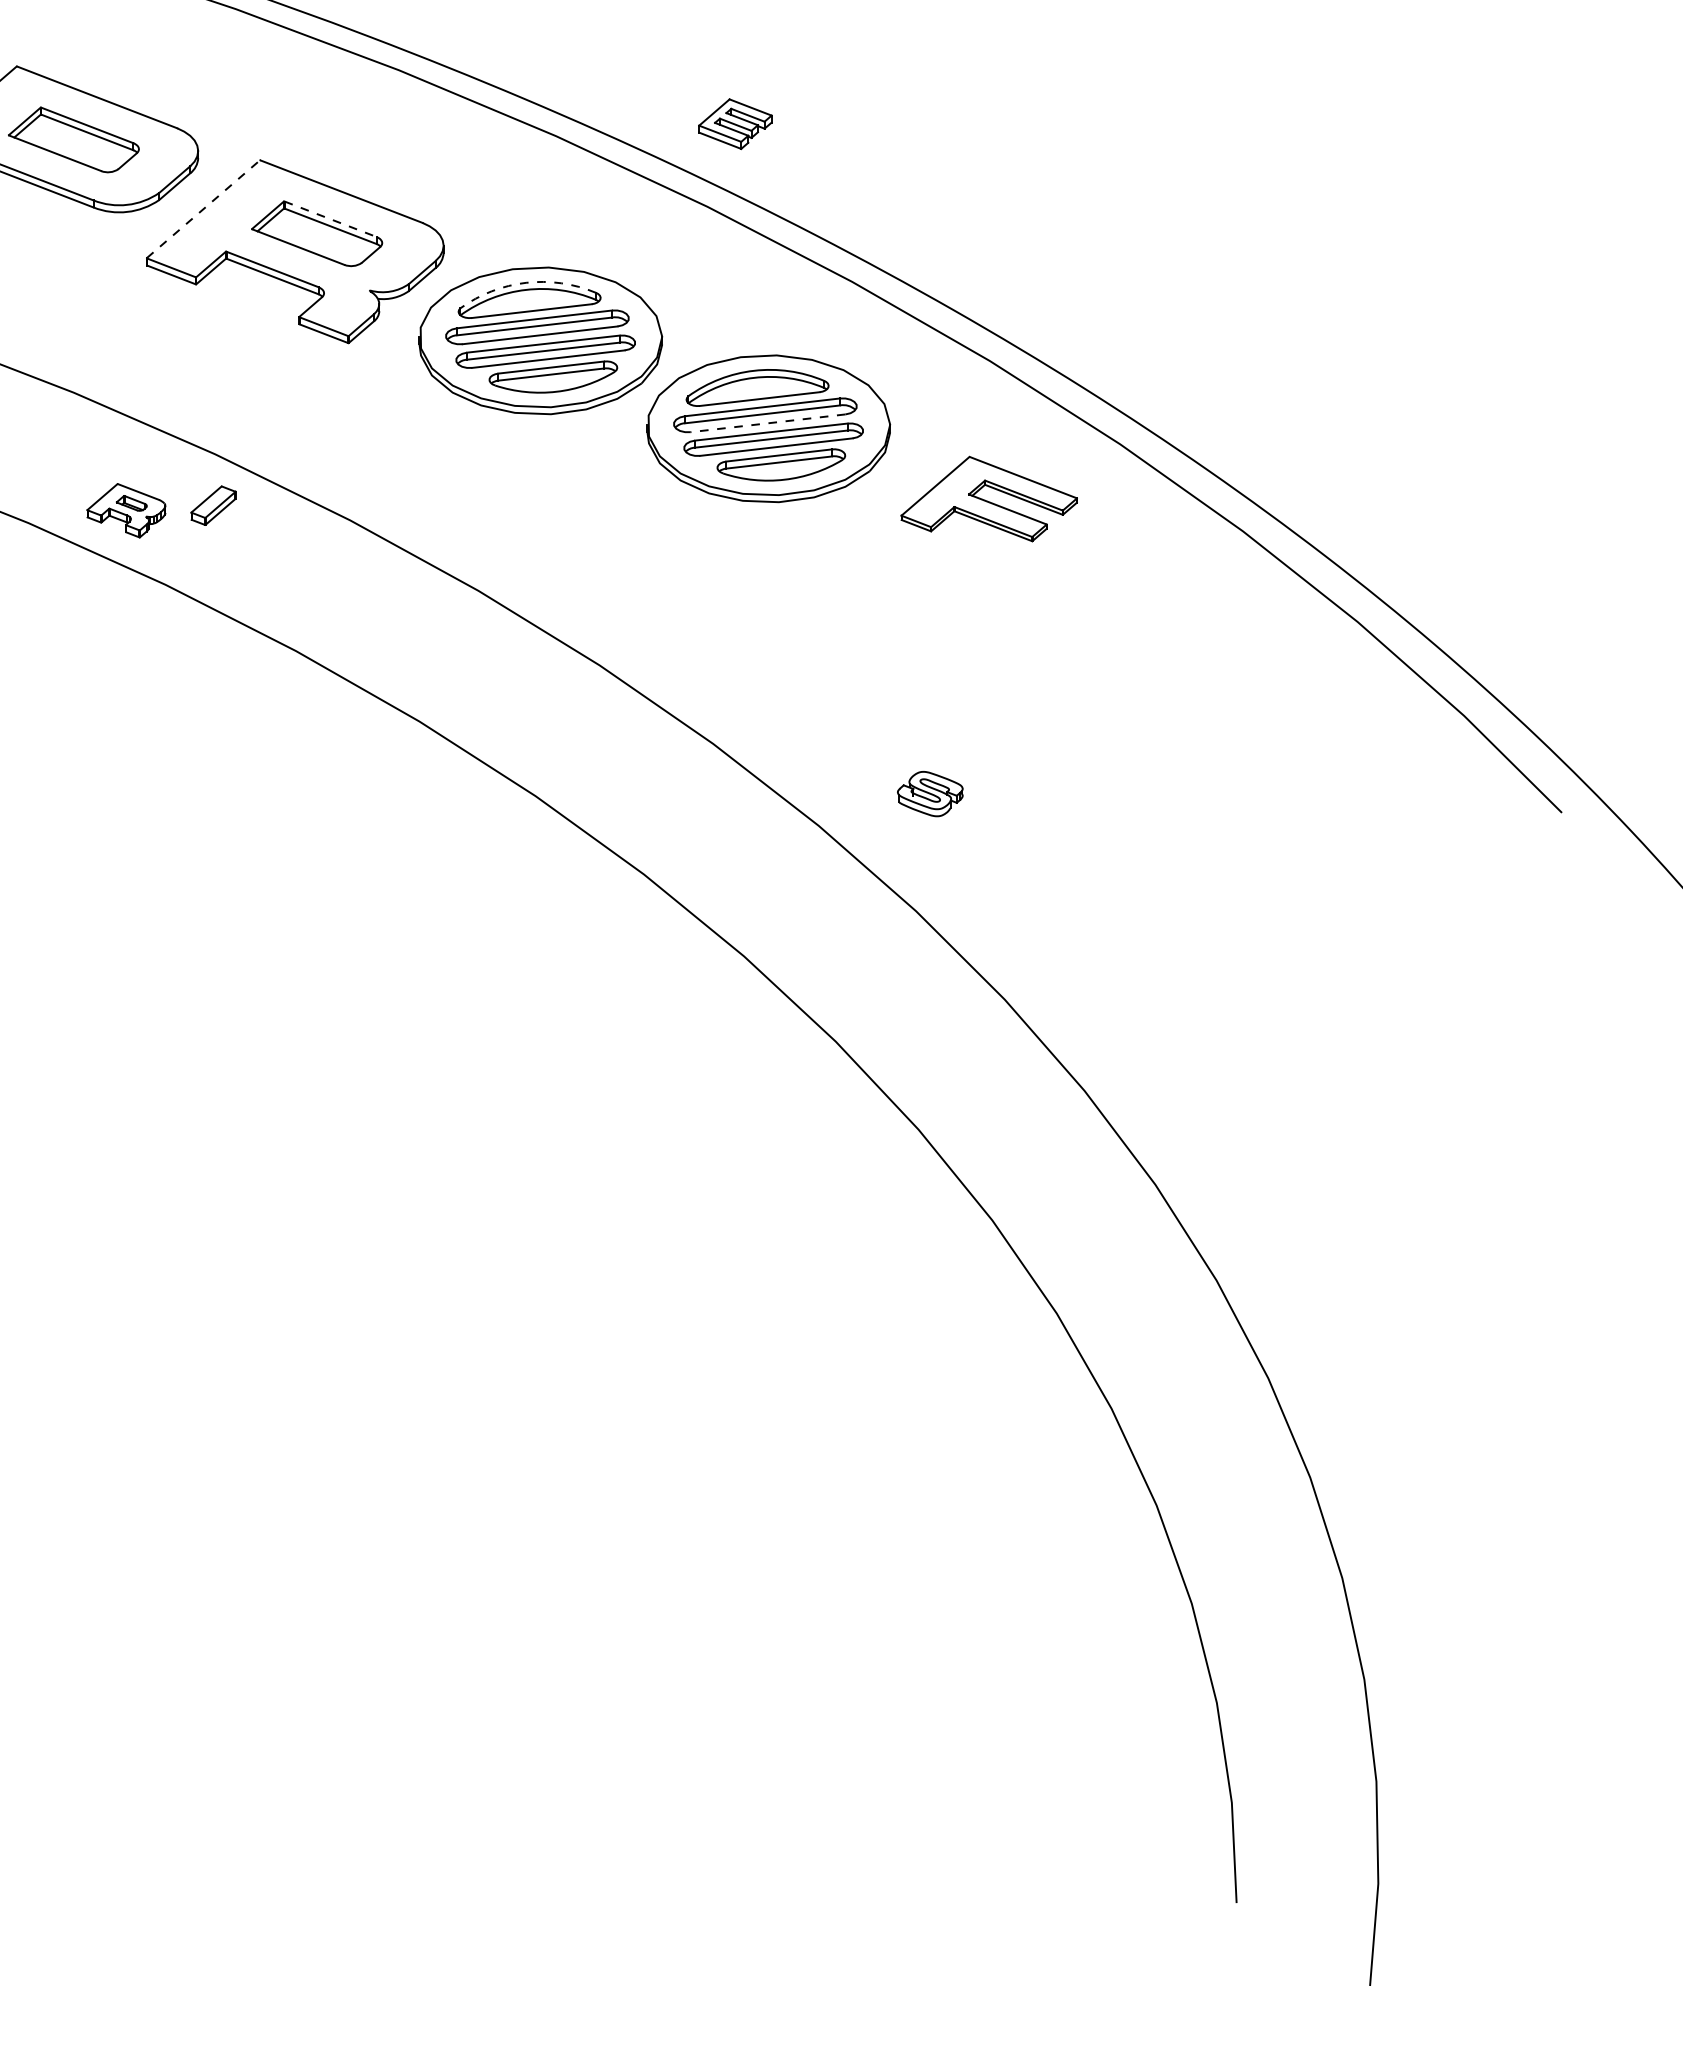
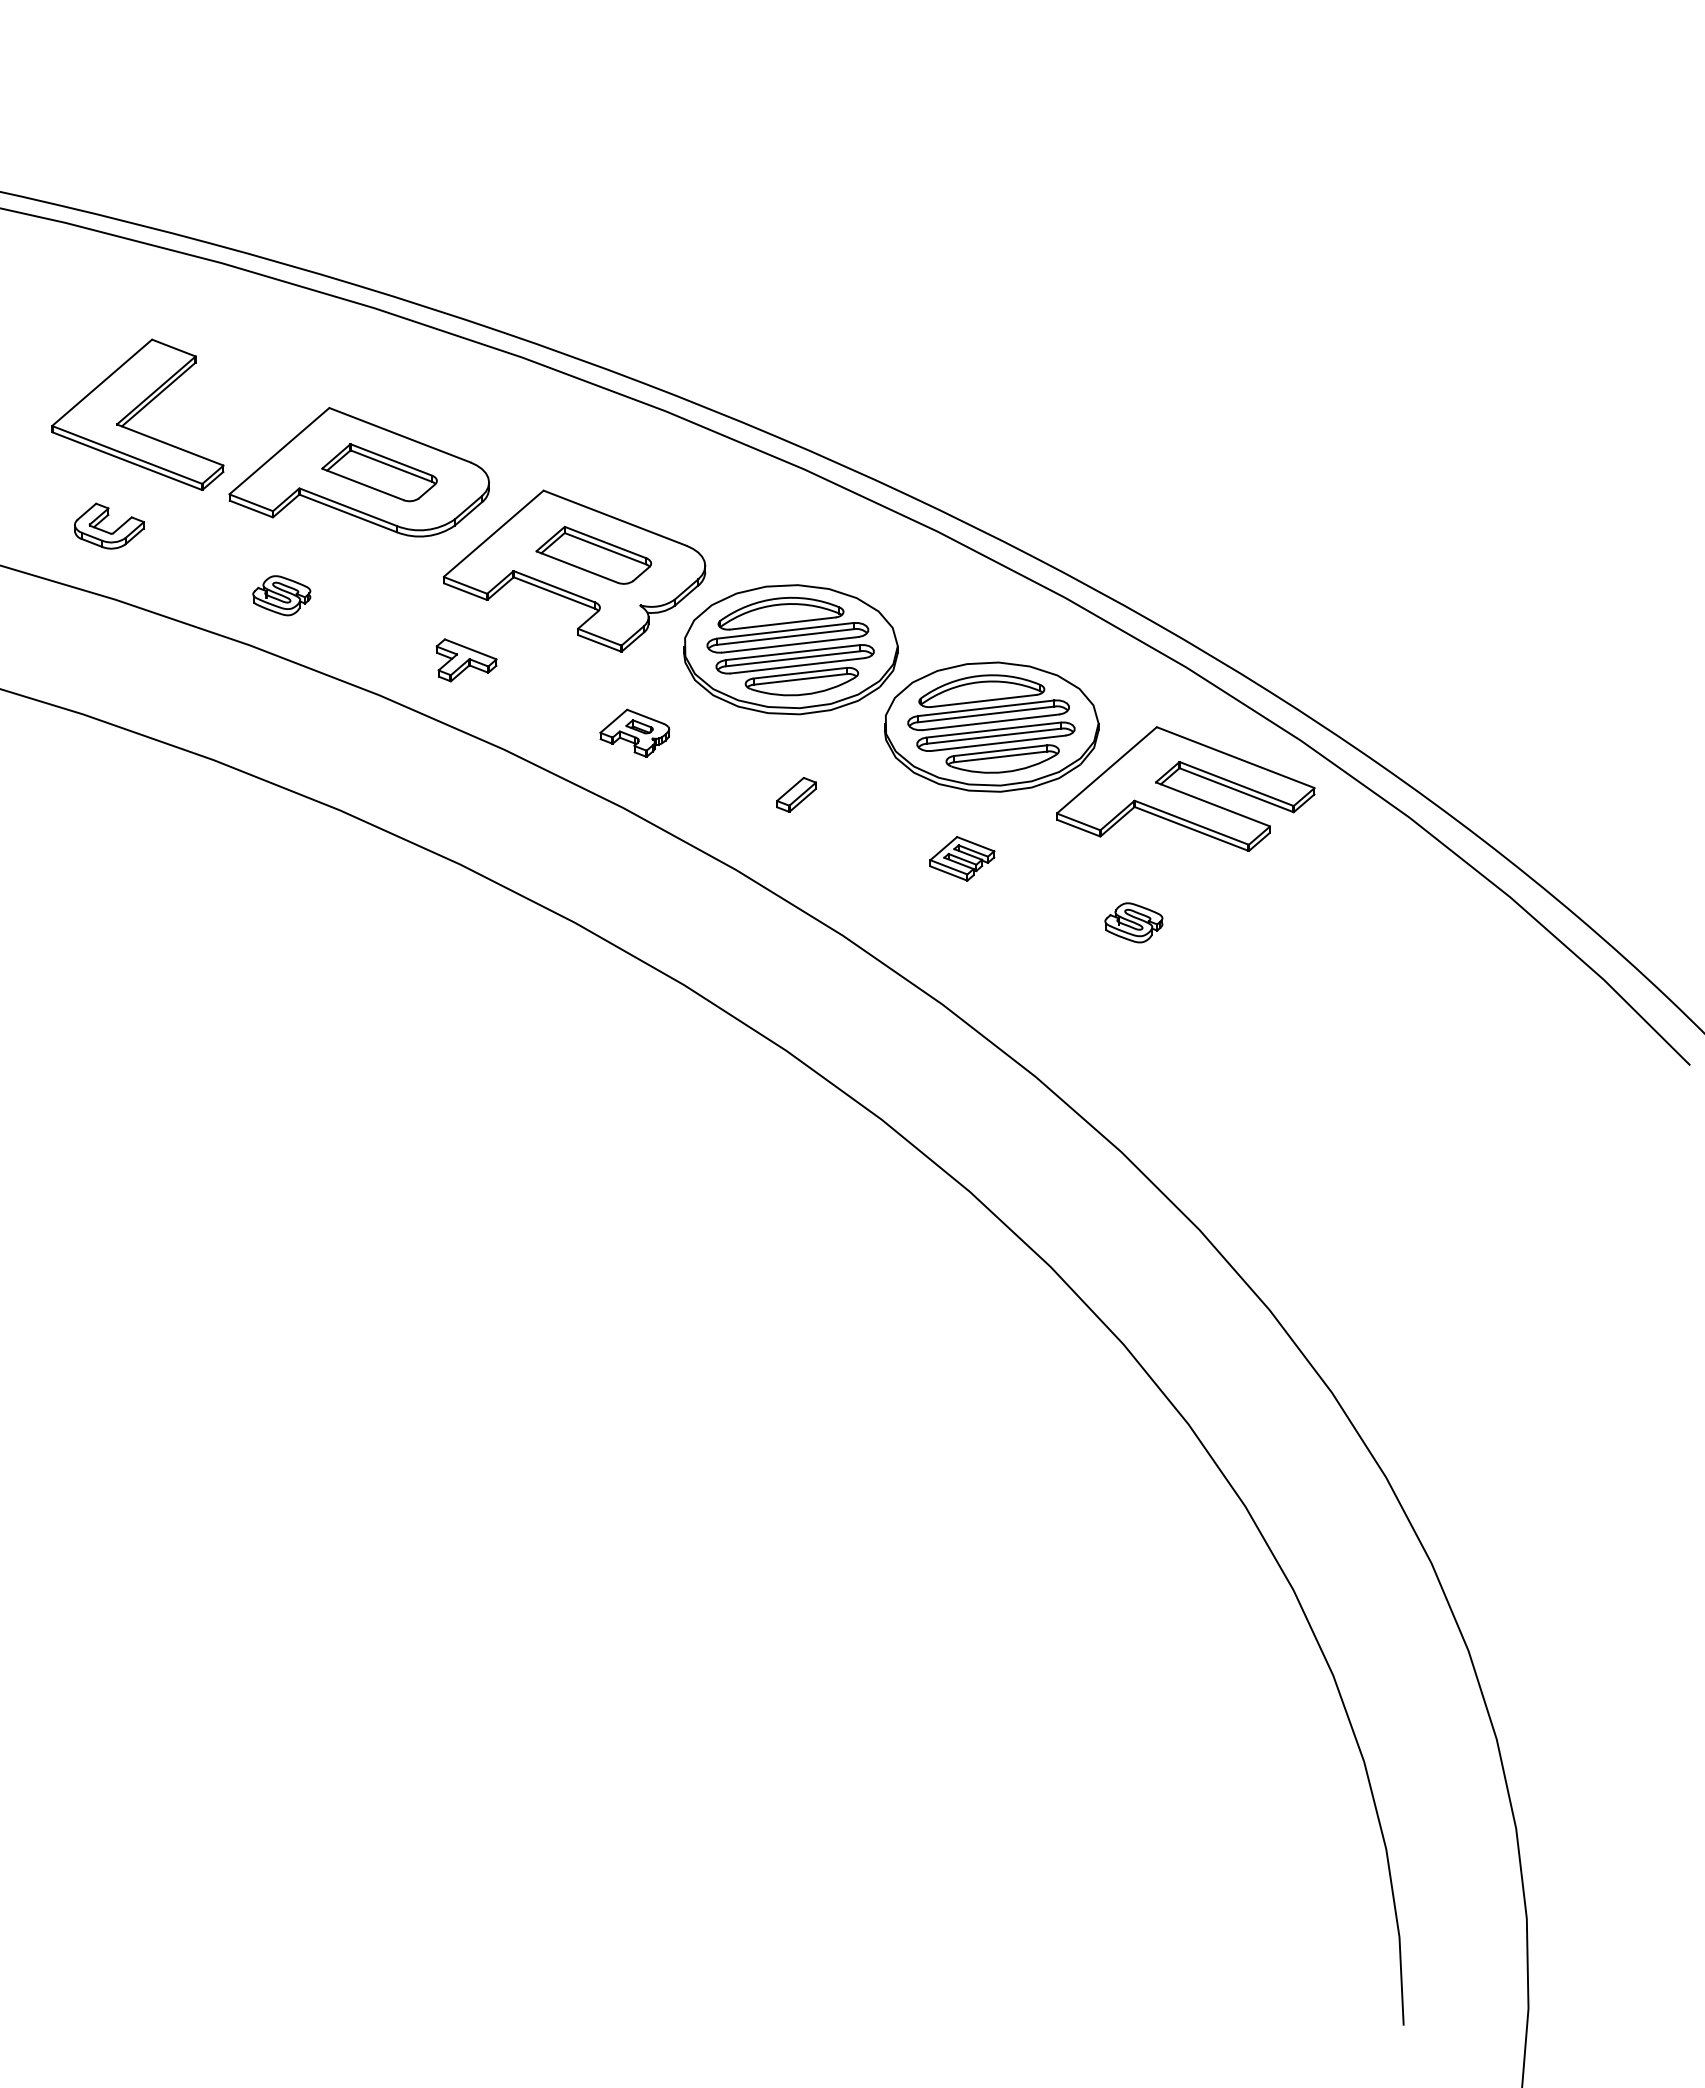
part: (735, 123) -> (962, 858), moved
line: (203, 208) -> (493, 533), dashed -> solid
line: (331, 219) -> (606, 542), dashed -> solid
arc: (525, 282) -> (777, 598), dashed -> solid
part: (172, 353) -> (466, 660), added
line: (768, 423) -> (991, 722), dashed -> solid
part: (988, 498) -> (1185, 788), size x1.67
part: (213, 505) -> (796, 794), moved
part: (125, 509) -> (634, 732), moved
part: (929, 793) -> (1133, 922), moved

